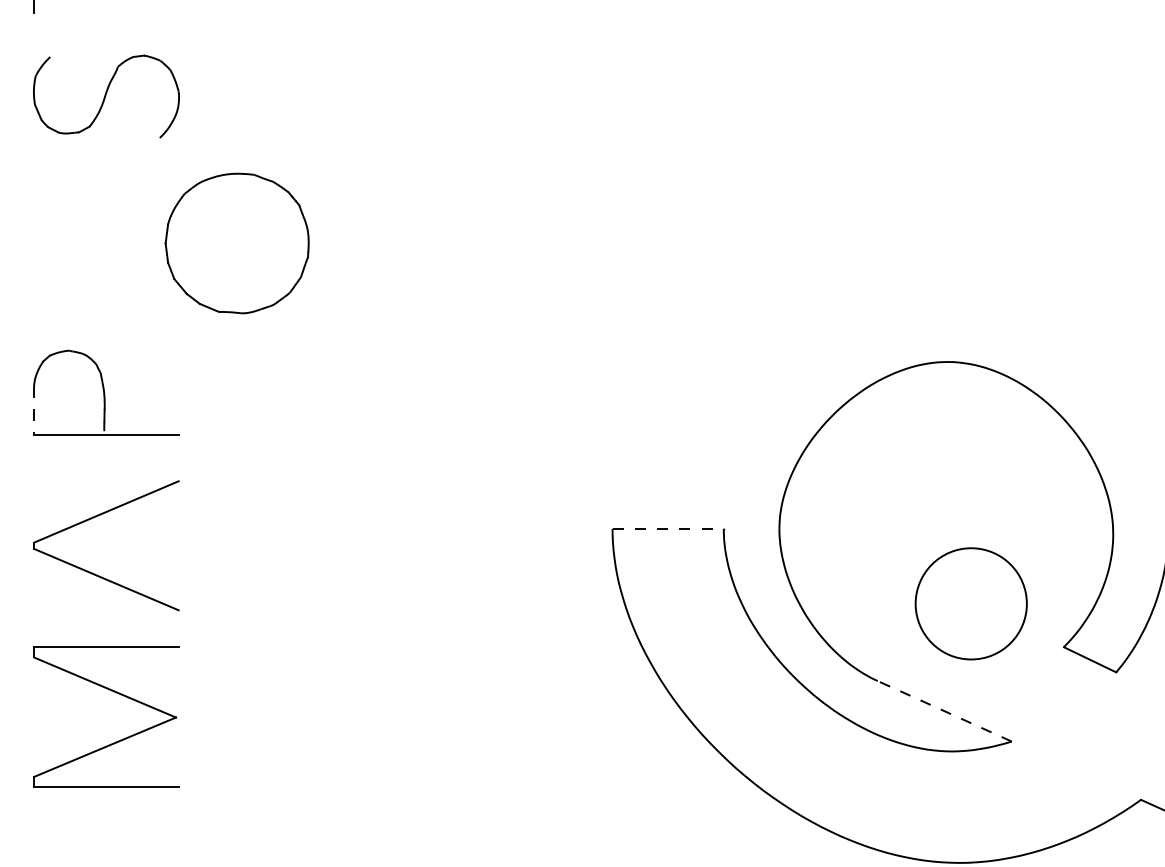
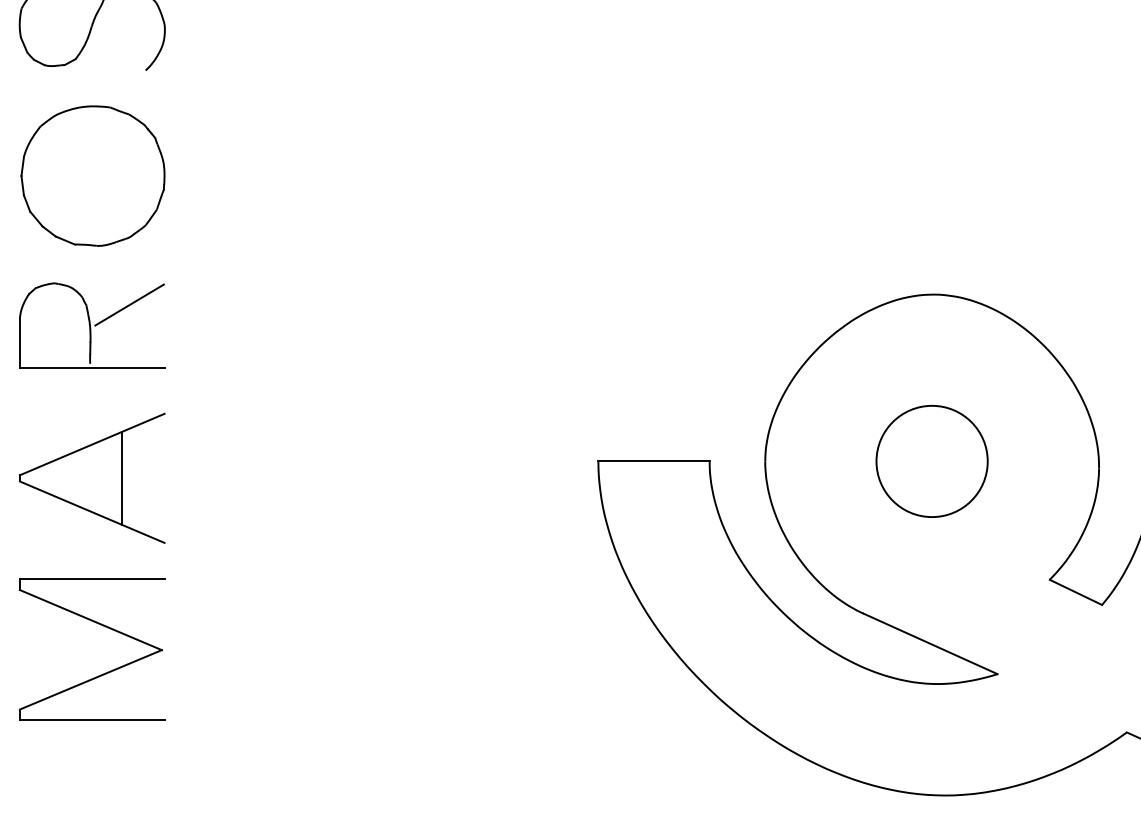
part: (236, 243) -> (92, 176), moved
line: (143, 371) -> (129, 304), added
line: (34, 411) -> (20, 344), dashed -> solid
line: (668, 528) -> (654, 461), dashed -> solid
line: (136, 545) -> (122, 478), added
part: (970, 603) -> (931, 461), moved
line: (944, 711) -> (930, 644), dashed -> solid

